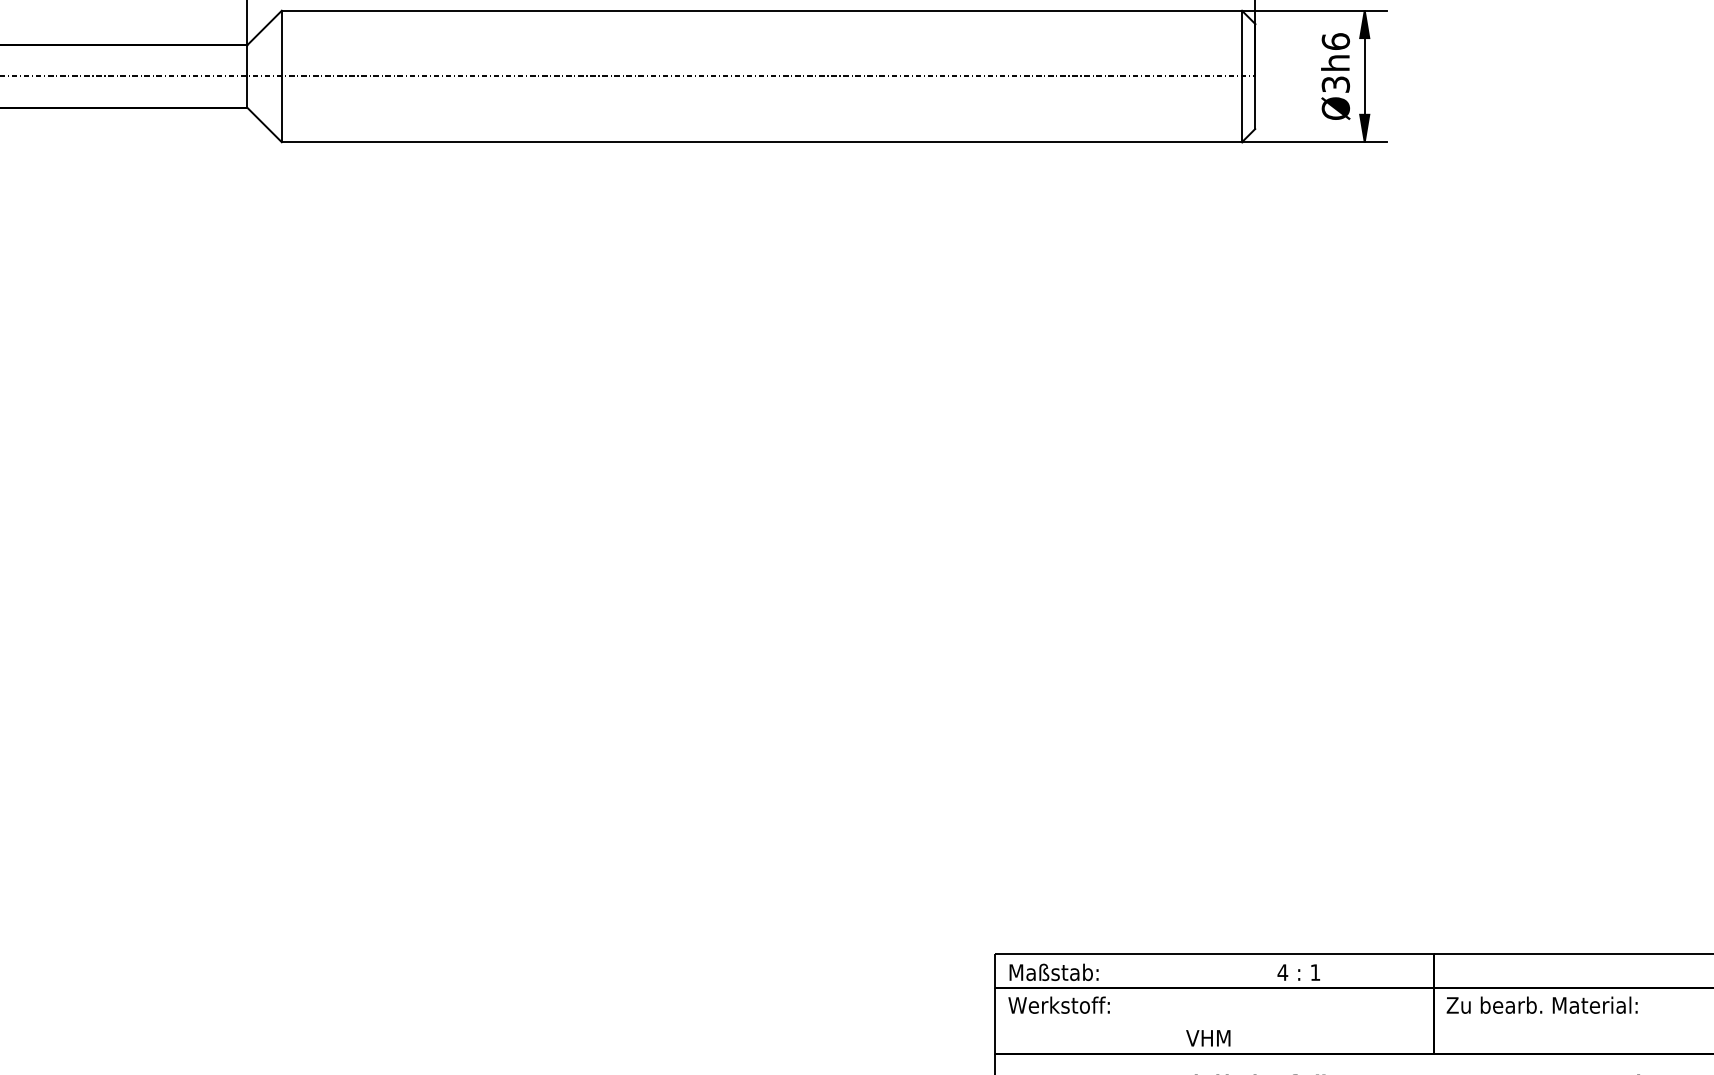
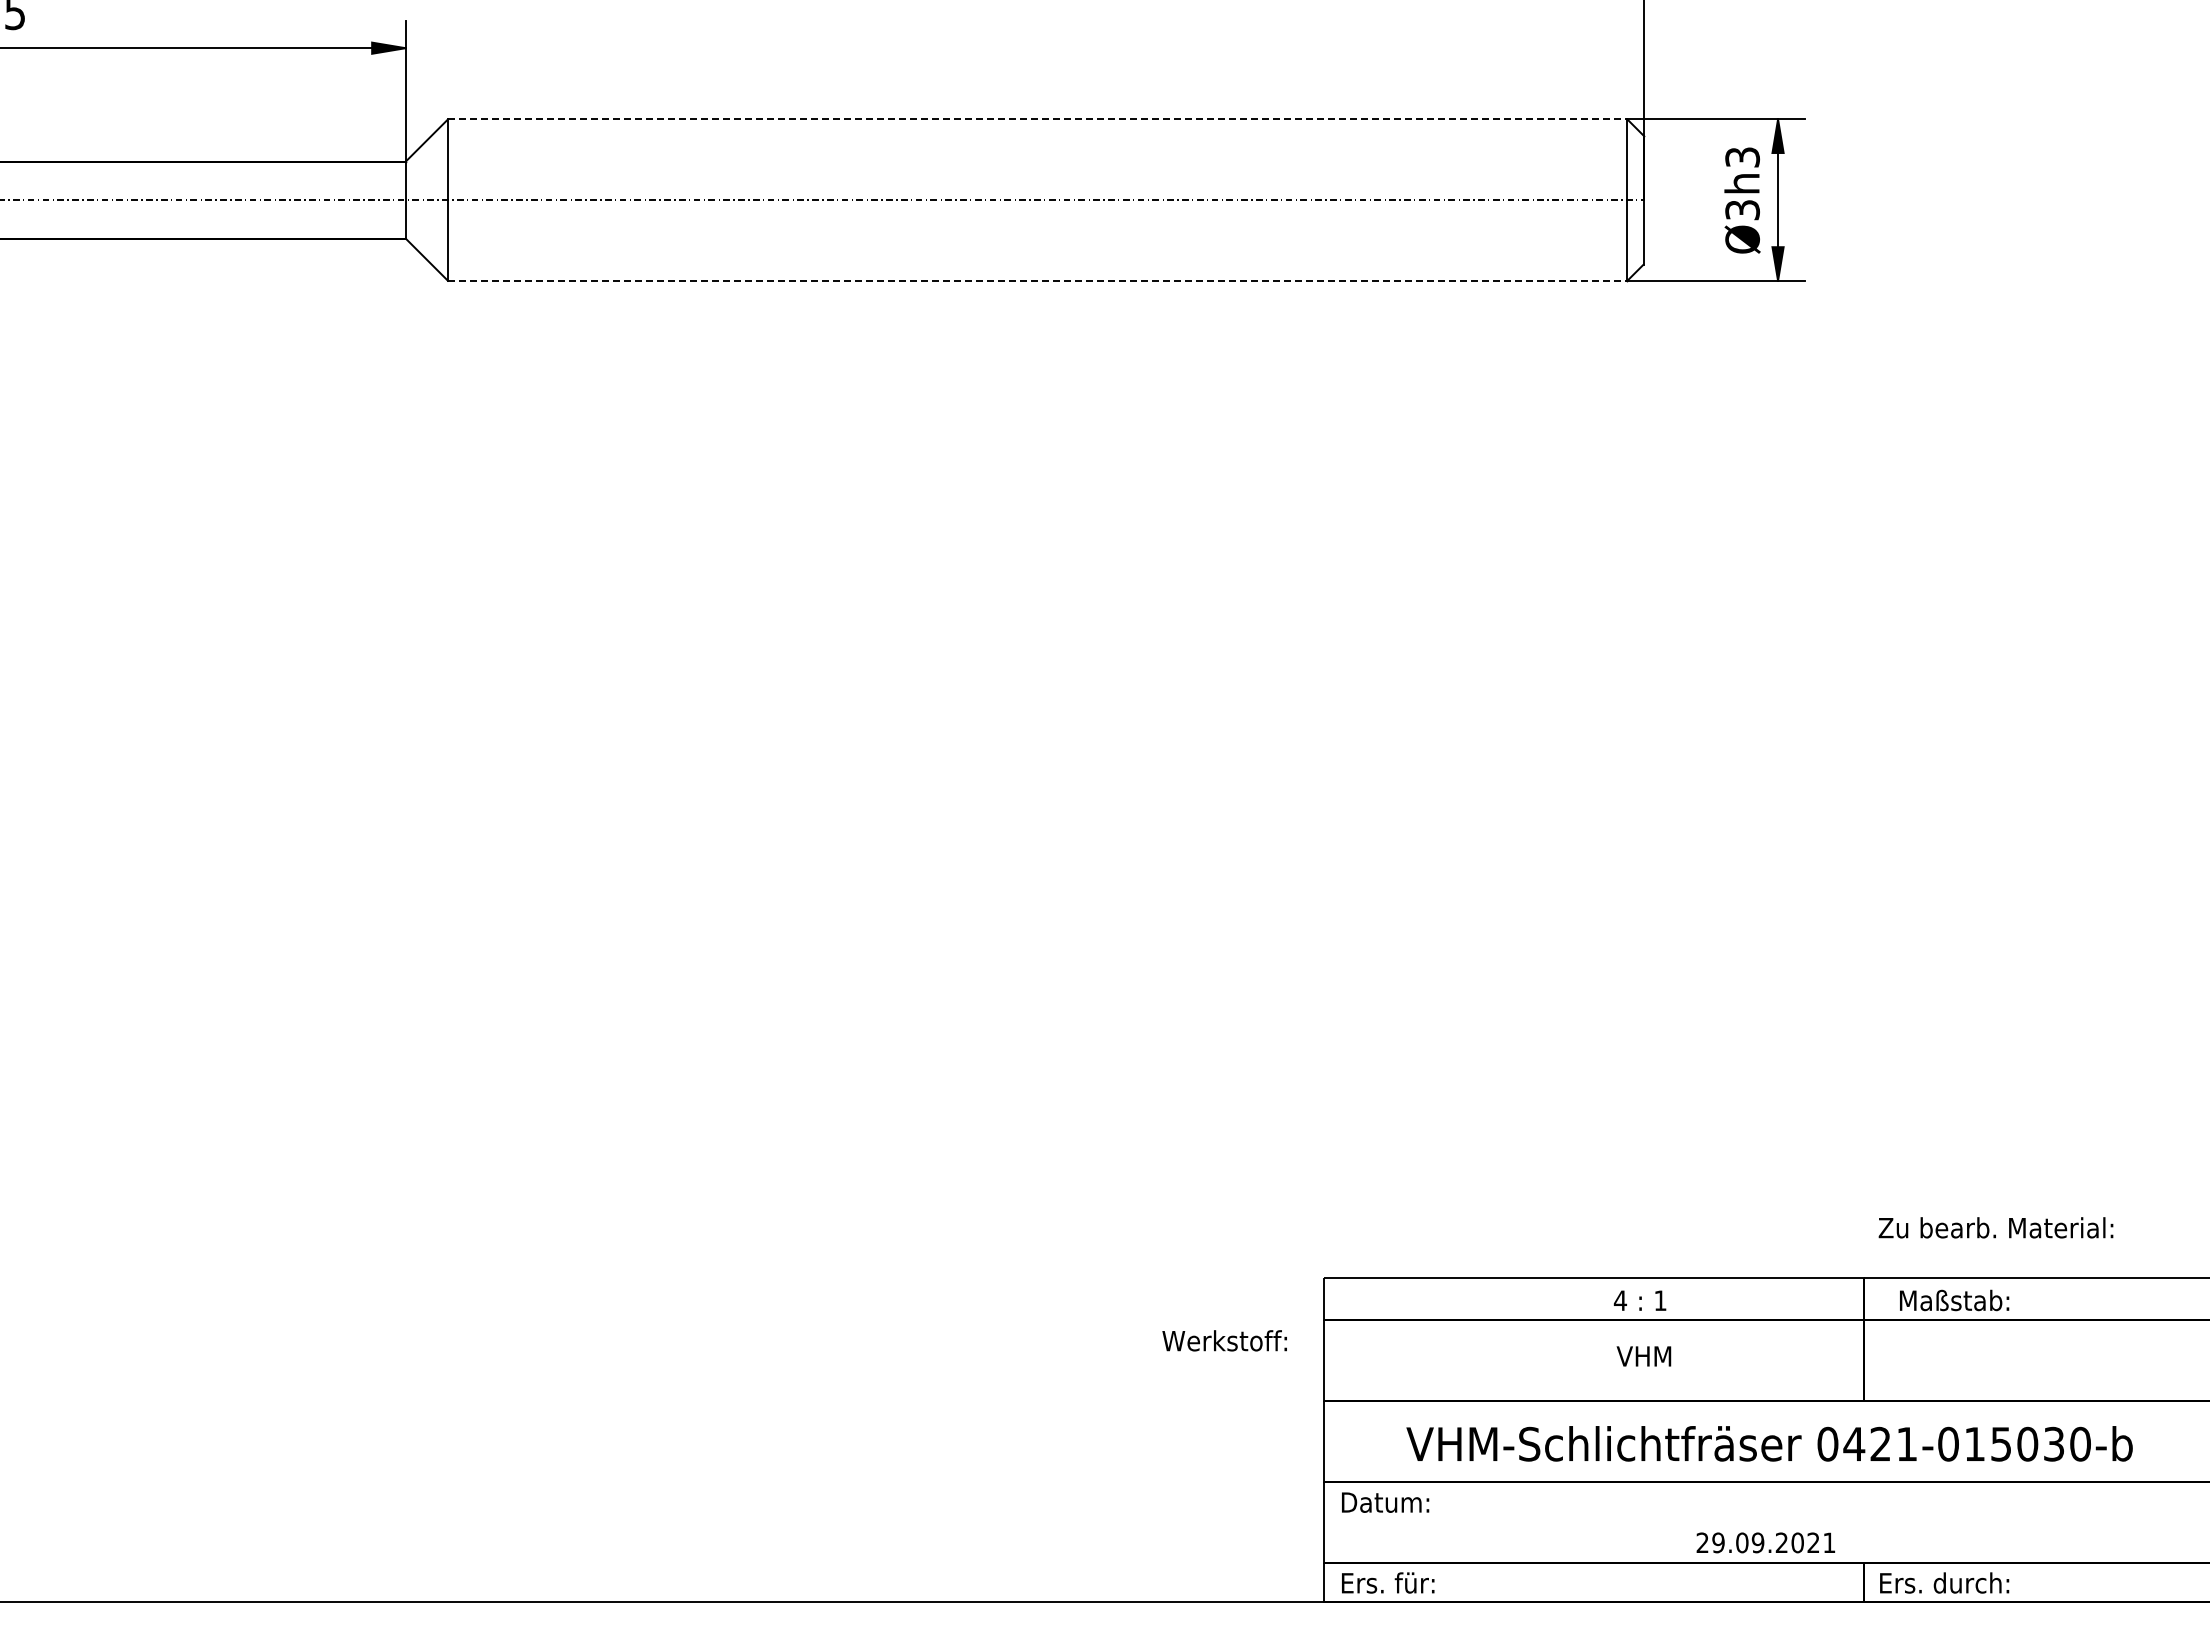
line: (761, 10) -> (1037, 119), solid -> dashed
text: (1335, 40) -> (1742, 156), Ø3h6 -> Ø3h3
line: (761, 141) -> (1037, 280), solid -> dashed
text: (1054, 972) -> (1954, 1300), moved
text: (1298, 972) -> (1639, 1300), moved
text: (1058, 1004) -> (1224, 1340), moved
text: (1541, 1004) -> (1995, 1227), moved
text: (1207, 1038) -> (1643, 1356), moved

